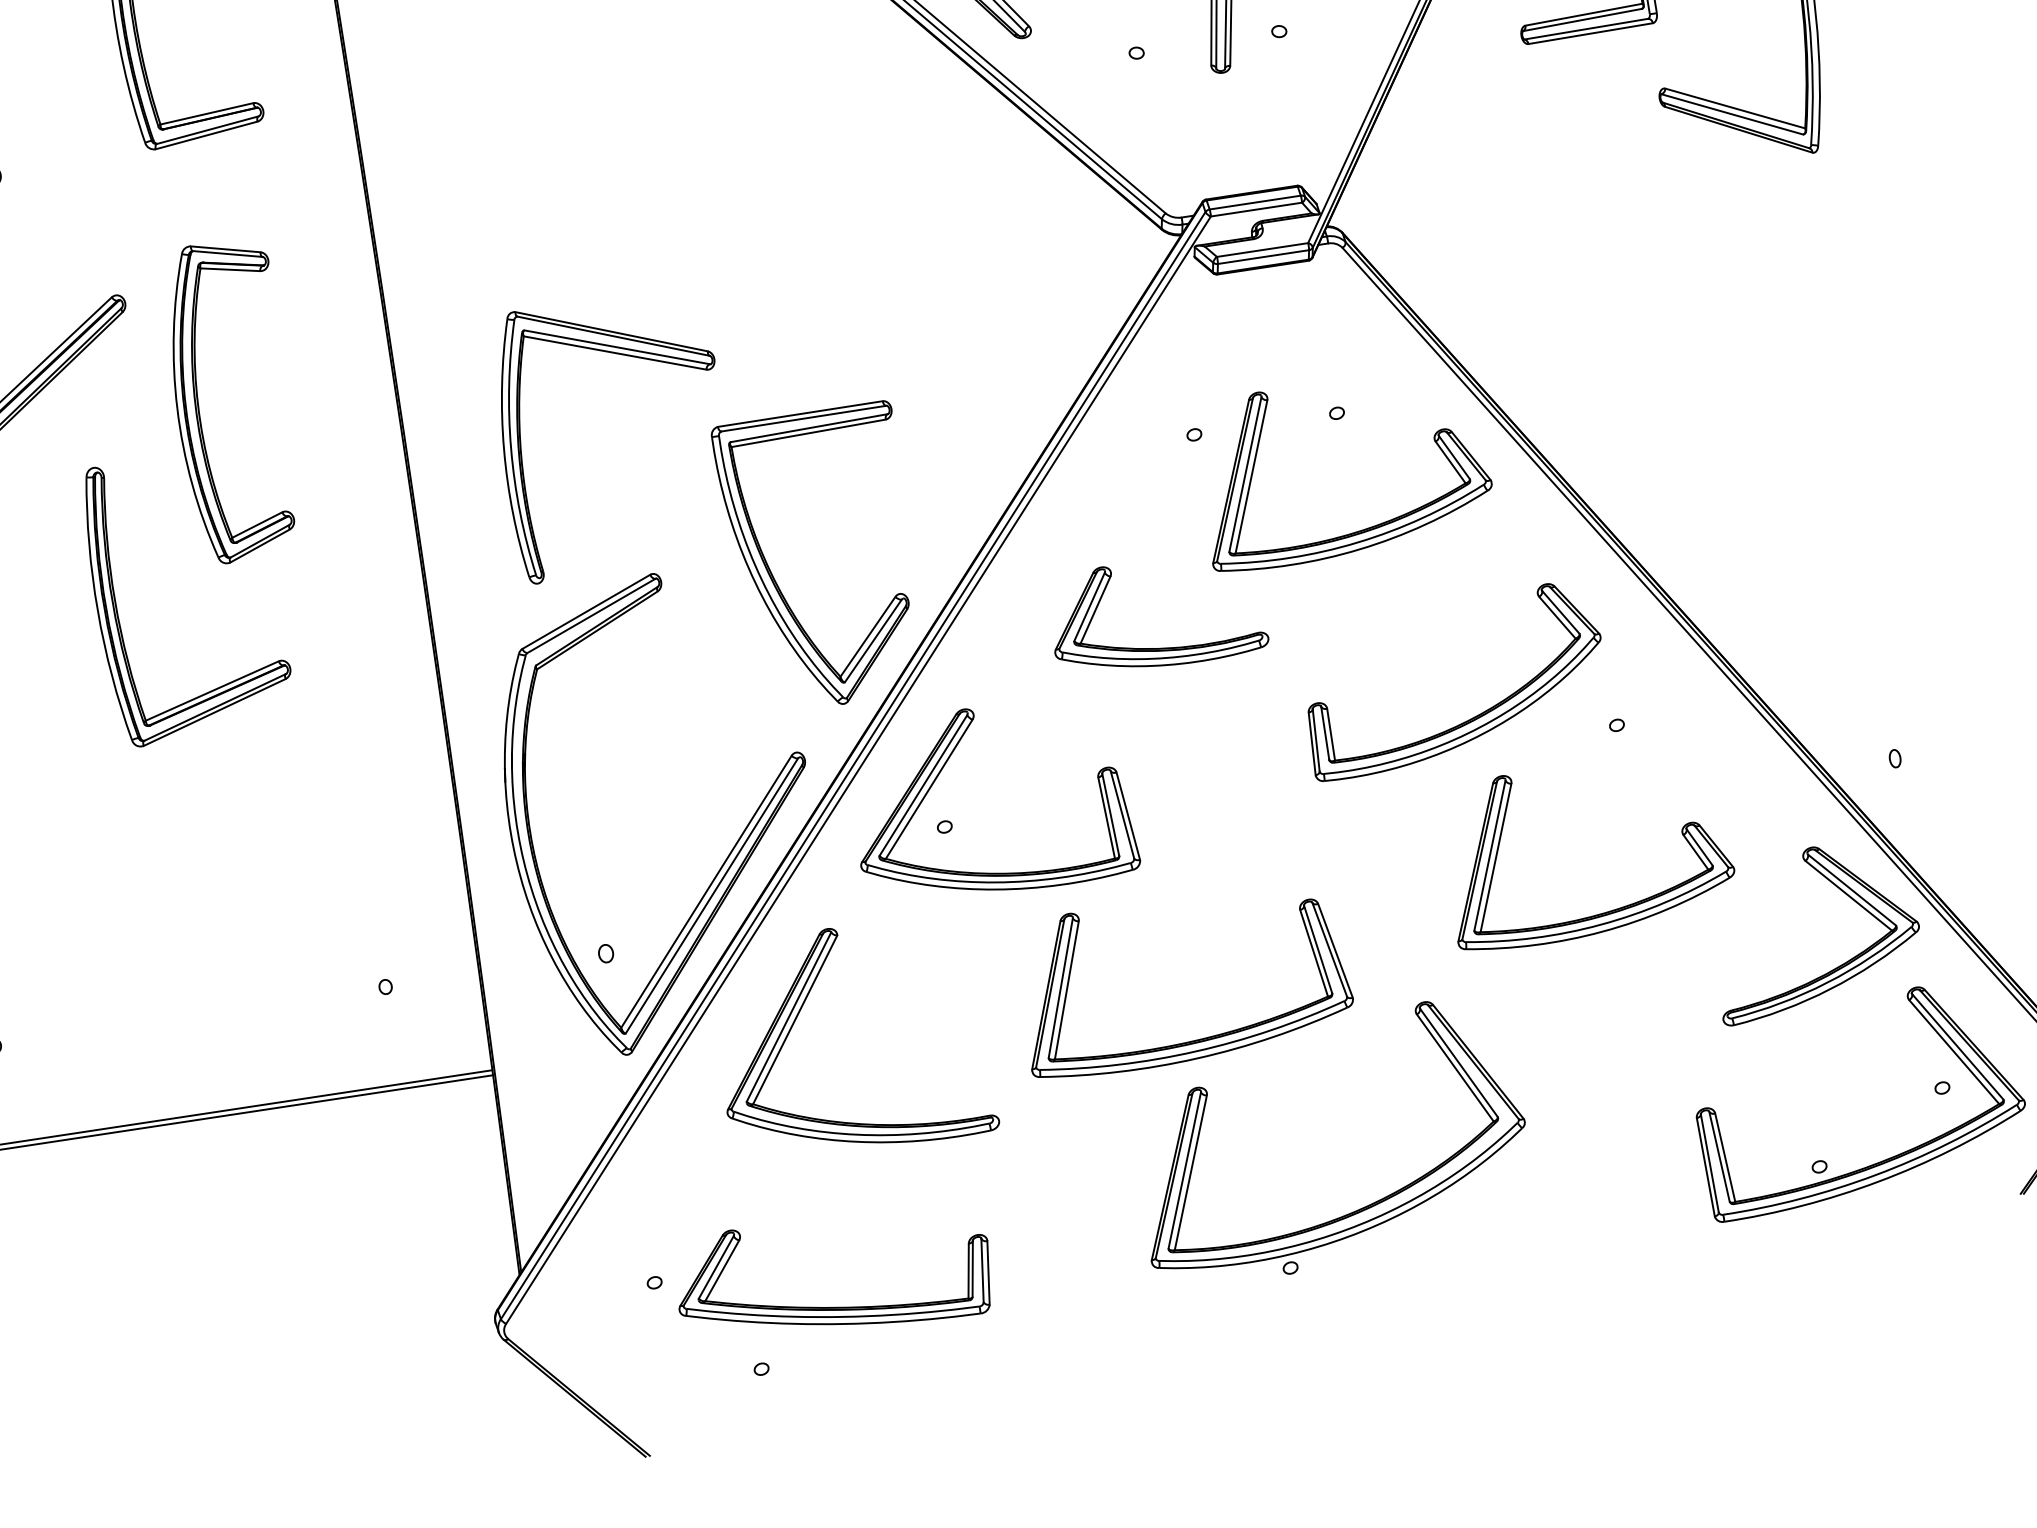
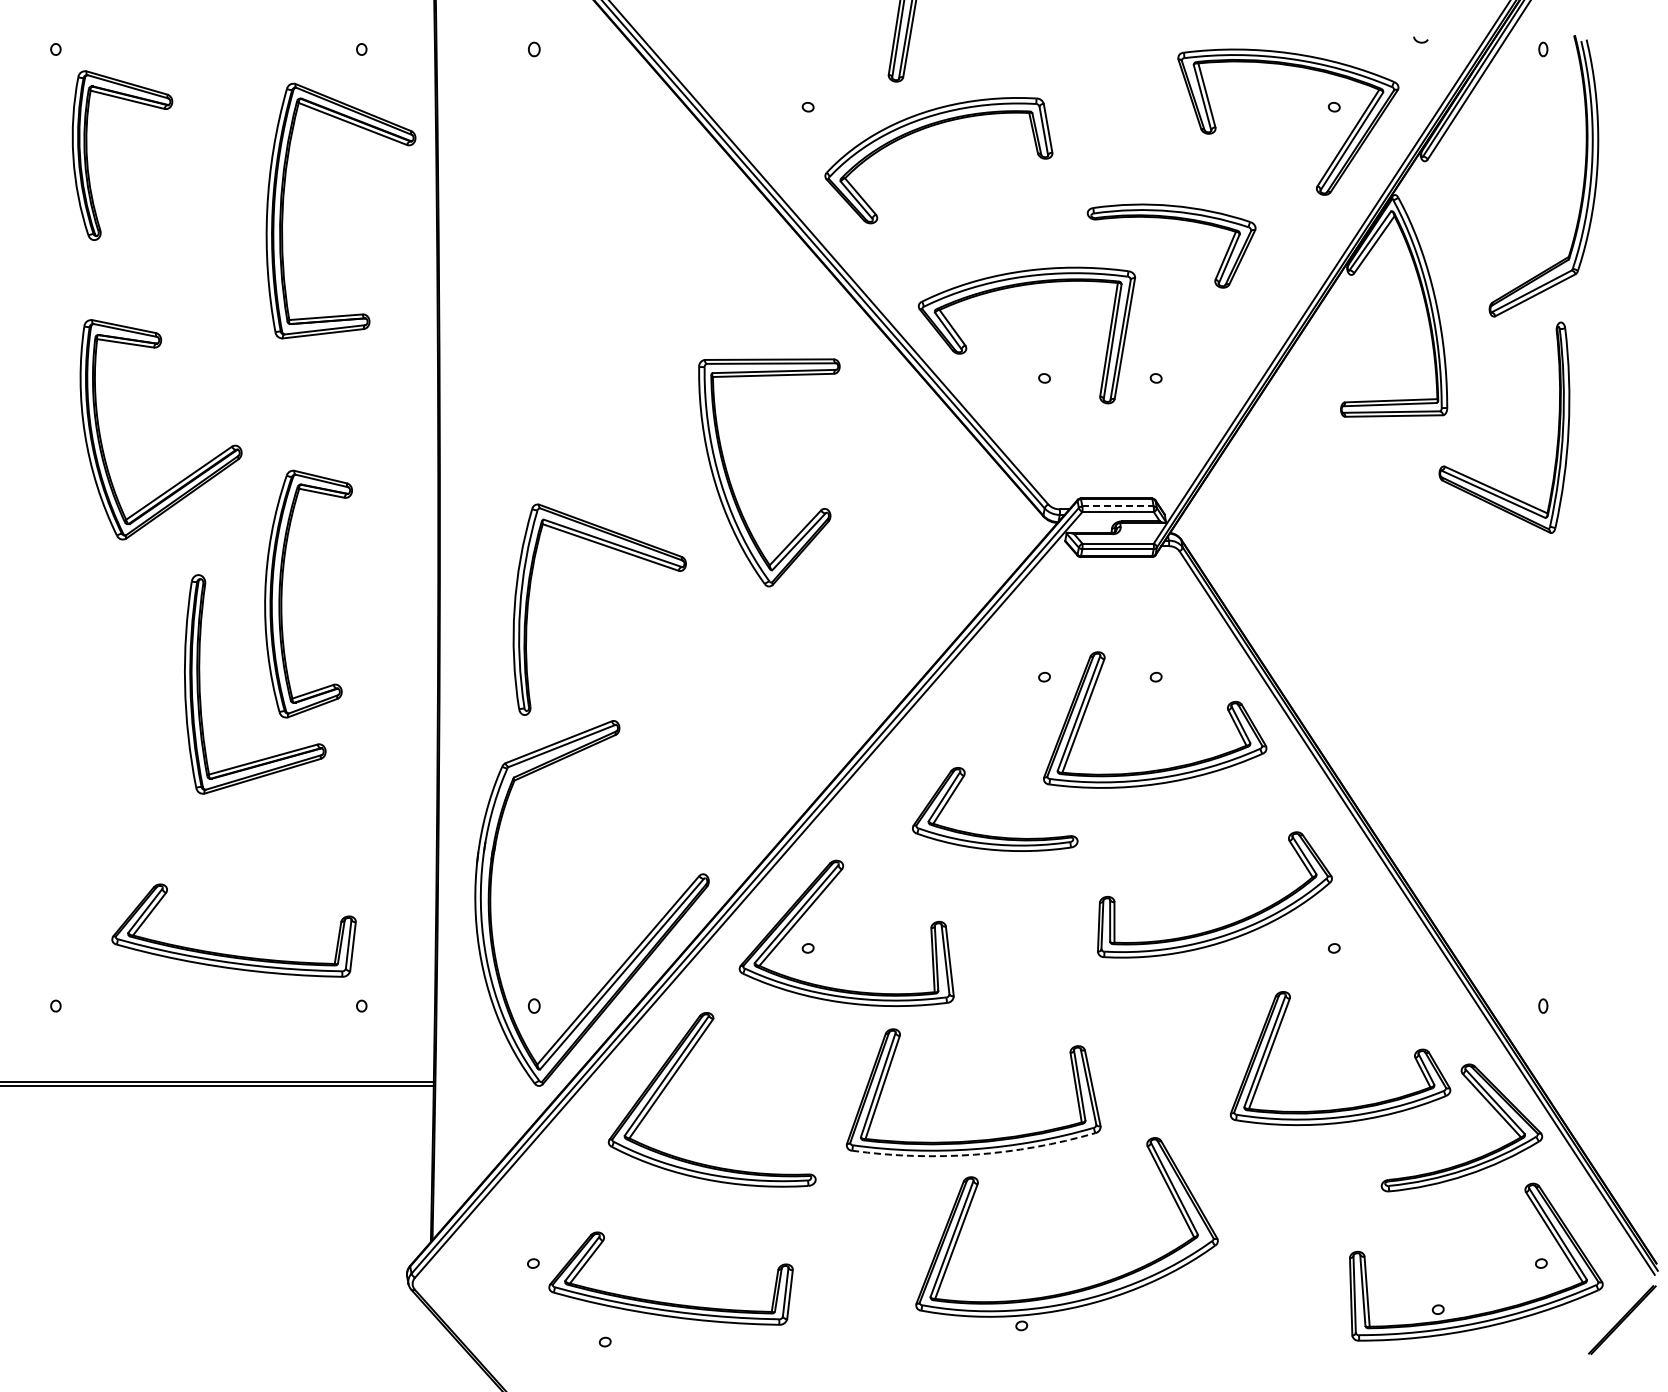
line: (1255, 202) -> (1118, 506), solid -> dashed
part: (199, 405) -> (282, 593), moved
part: (775, 579) -> (731, 483), moved
part: (1603, 911) -> (1345, 1107), moved
part: (210, 946) -> (232, 954), added
arc: (1197, 1058) -> (974, 1154), solid -> dashed

